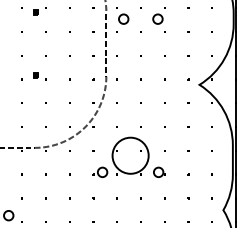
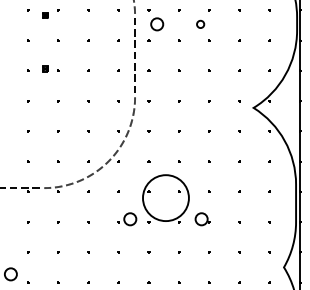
circle: (157, 19) -> (200, 24), size x0.6
part: (35, 75) -> (45, 68), moved

